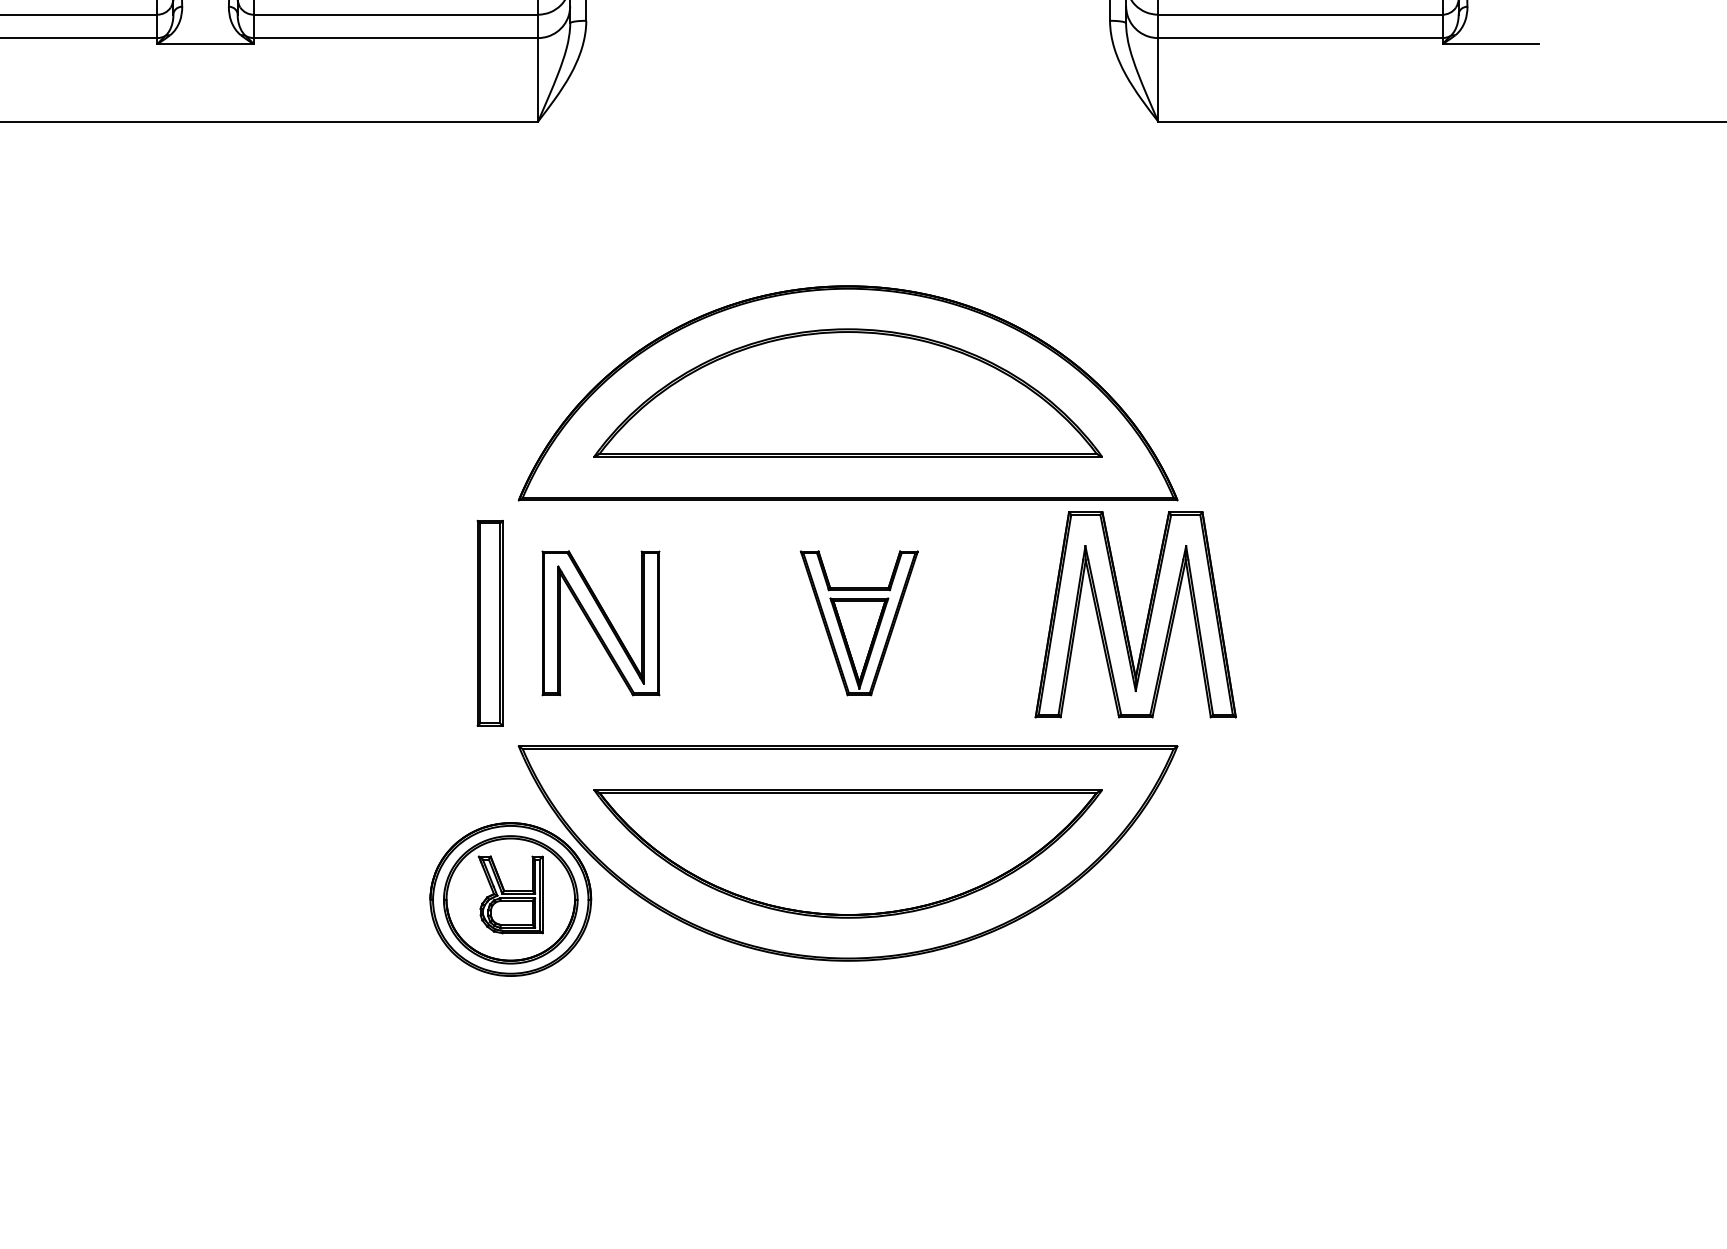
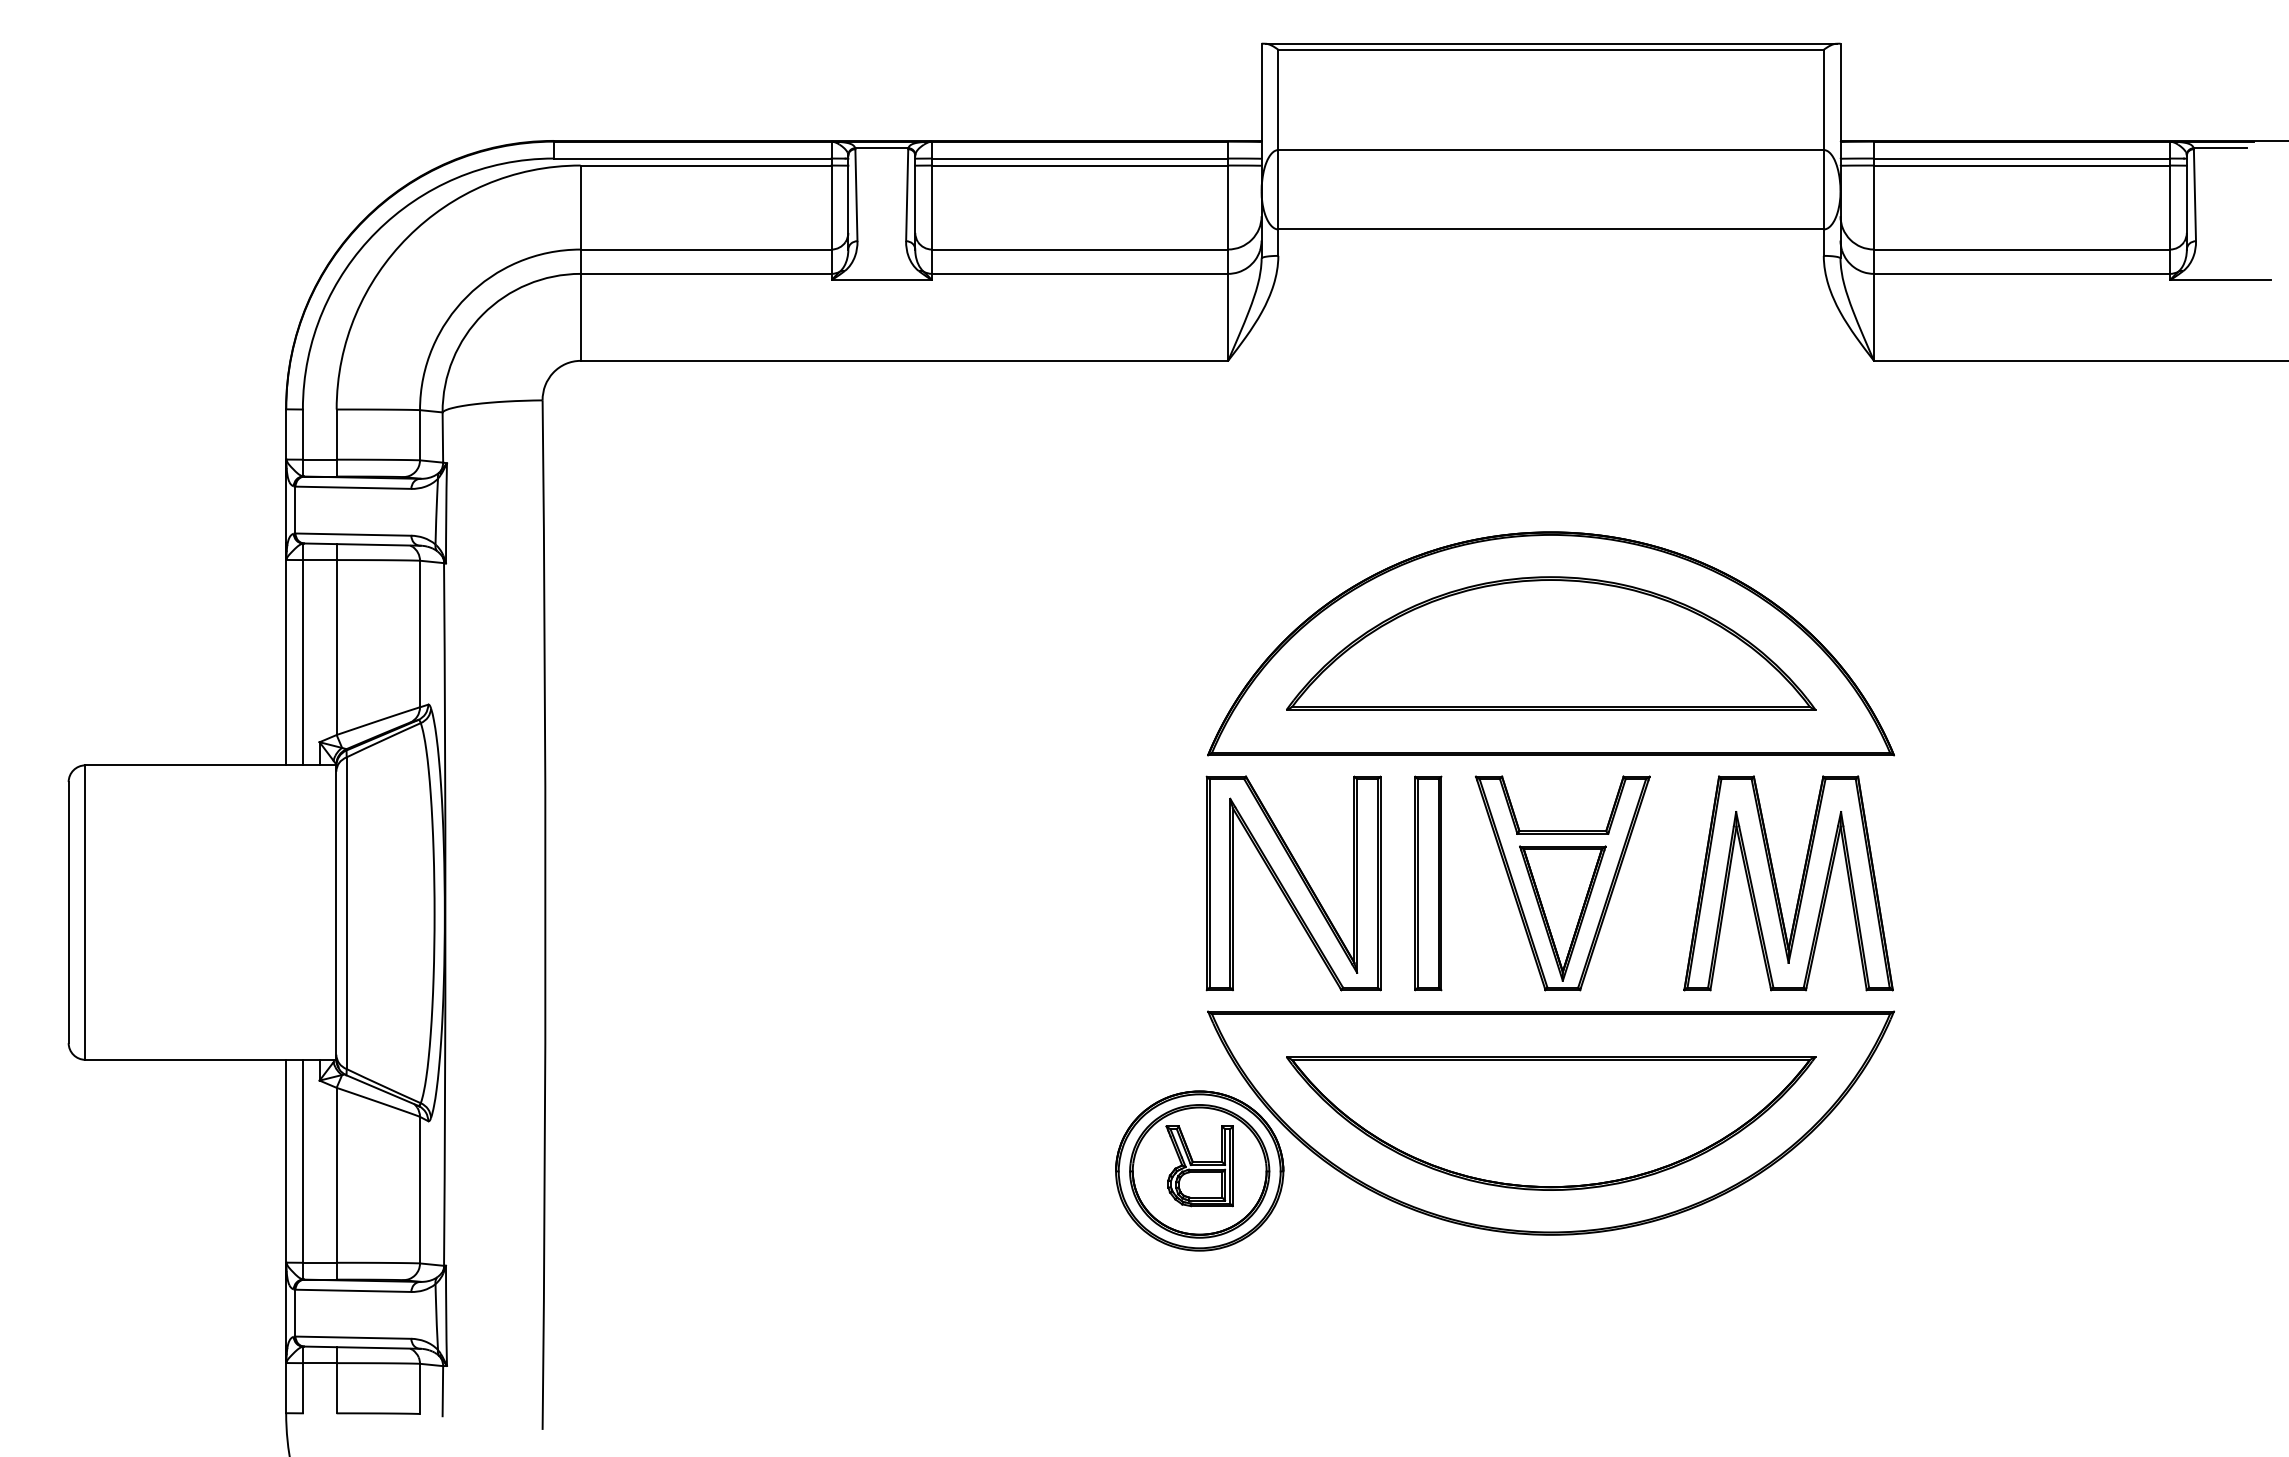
part: (1125, 618) -> (1777, 887), moved
part: (490, 623) -> (1428, 883), moved
part: (600, 623) -> (1293, 883), size x1.43
part: (859, 623) -> (1562, 883), size x1.43

